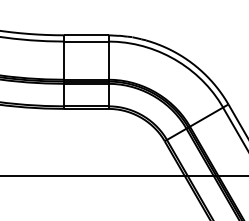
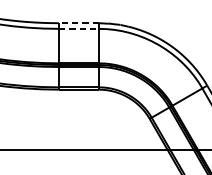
line: (85, 35) -> (78, 23), solid -> dashed
line: (86, 41) -> (79, 28), solid -> dashed

